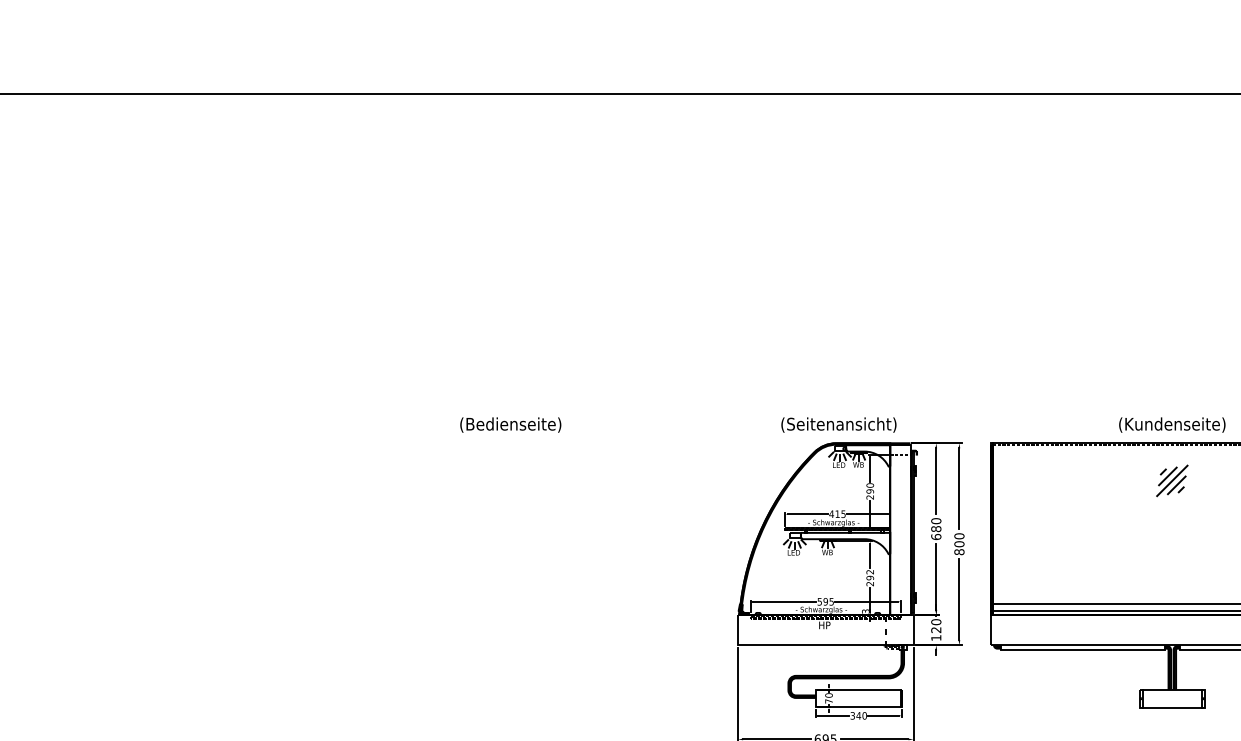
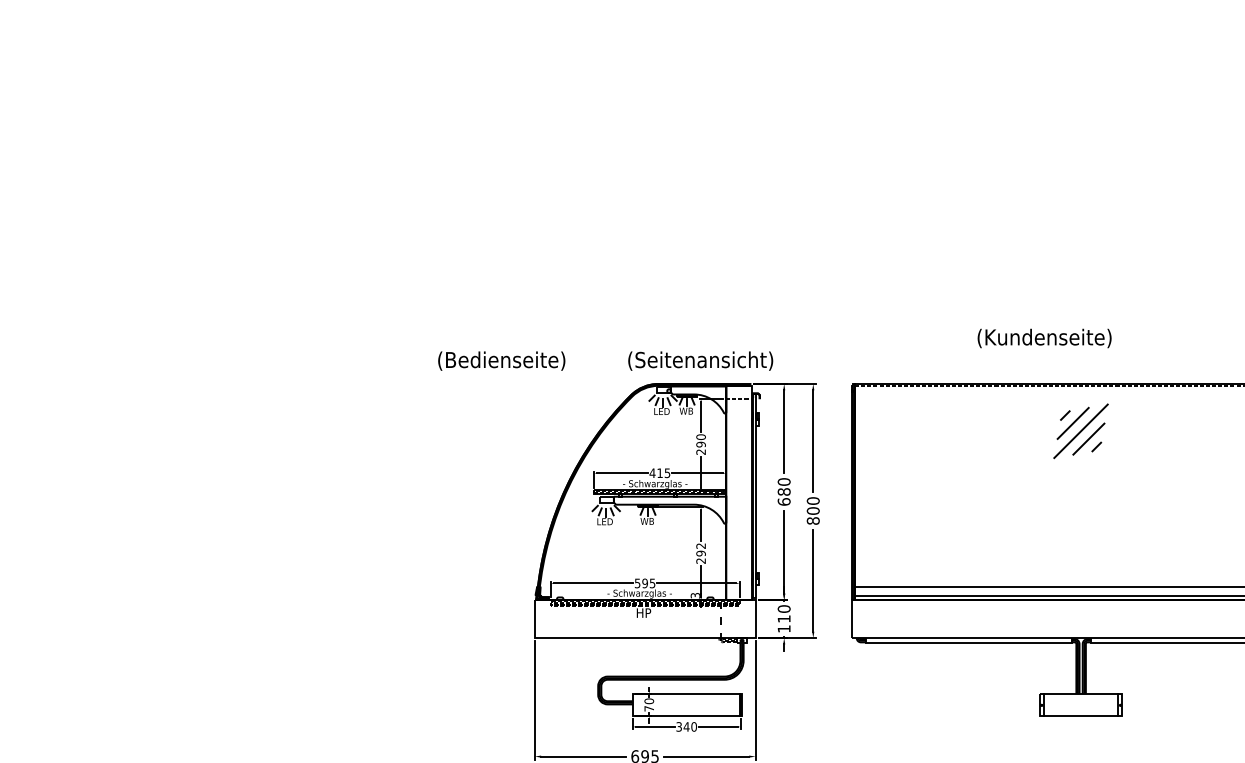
text: (510, 424) -> (501, 360), moved
text: (838, 424) -> (700, 360), moved
text: (1172, 424) -> (1044, 337), moved
part: (1172, 480) -> (1081, 430), size x1.4
text: (936, 630) -> (784, 619), 120 -> 110

